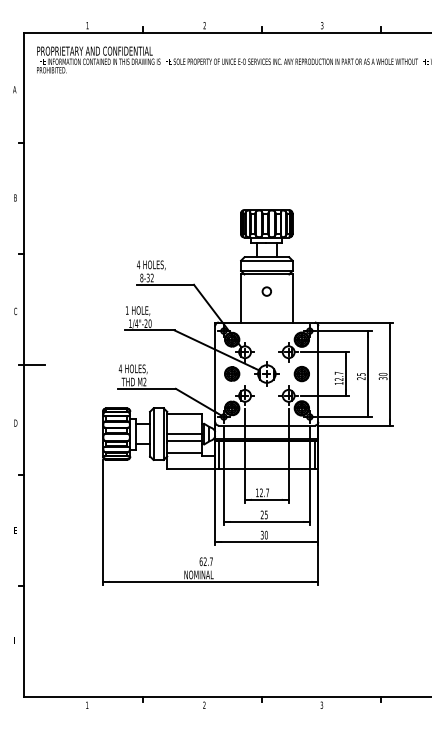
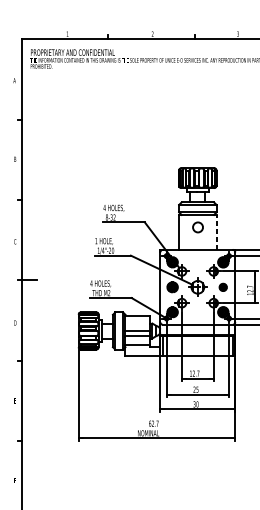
circle: (266, 291) -> (197, 227), size x1.6
line: (292, 297) -> (216, 231), solid -> dashed
part: (301, 374) -> (223, 287), size x0.7

